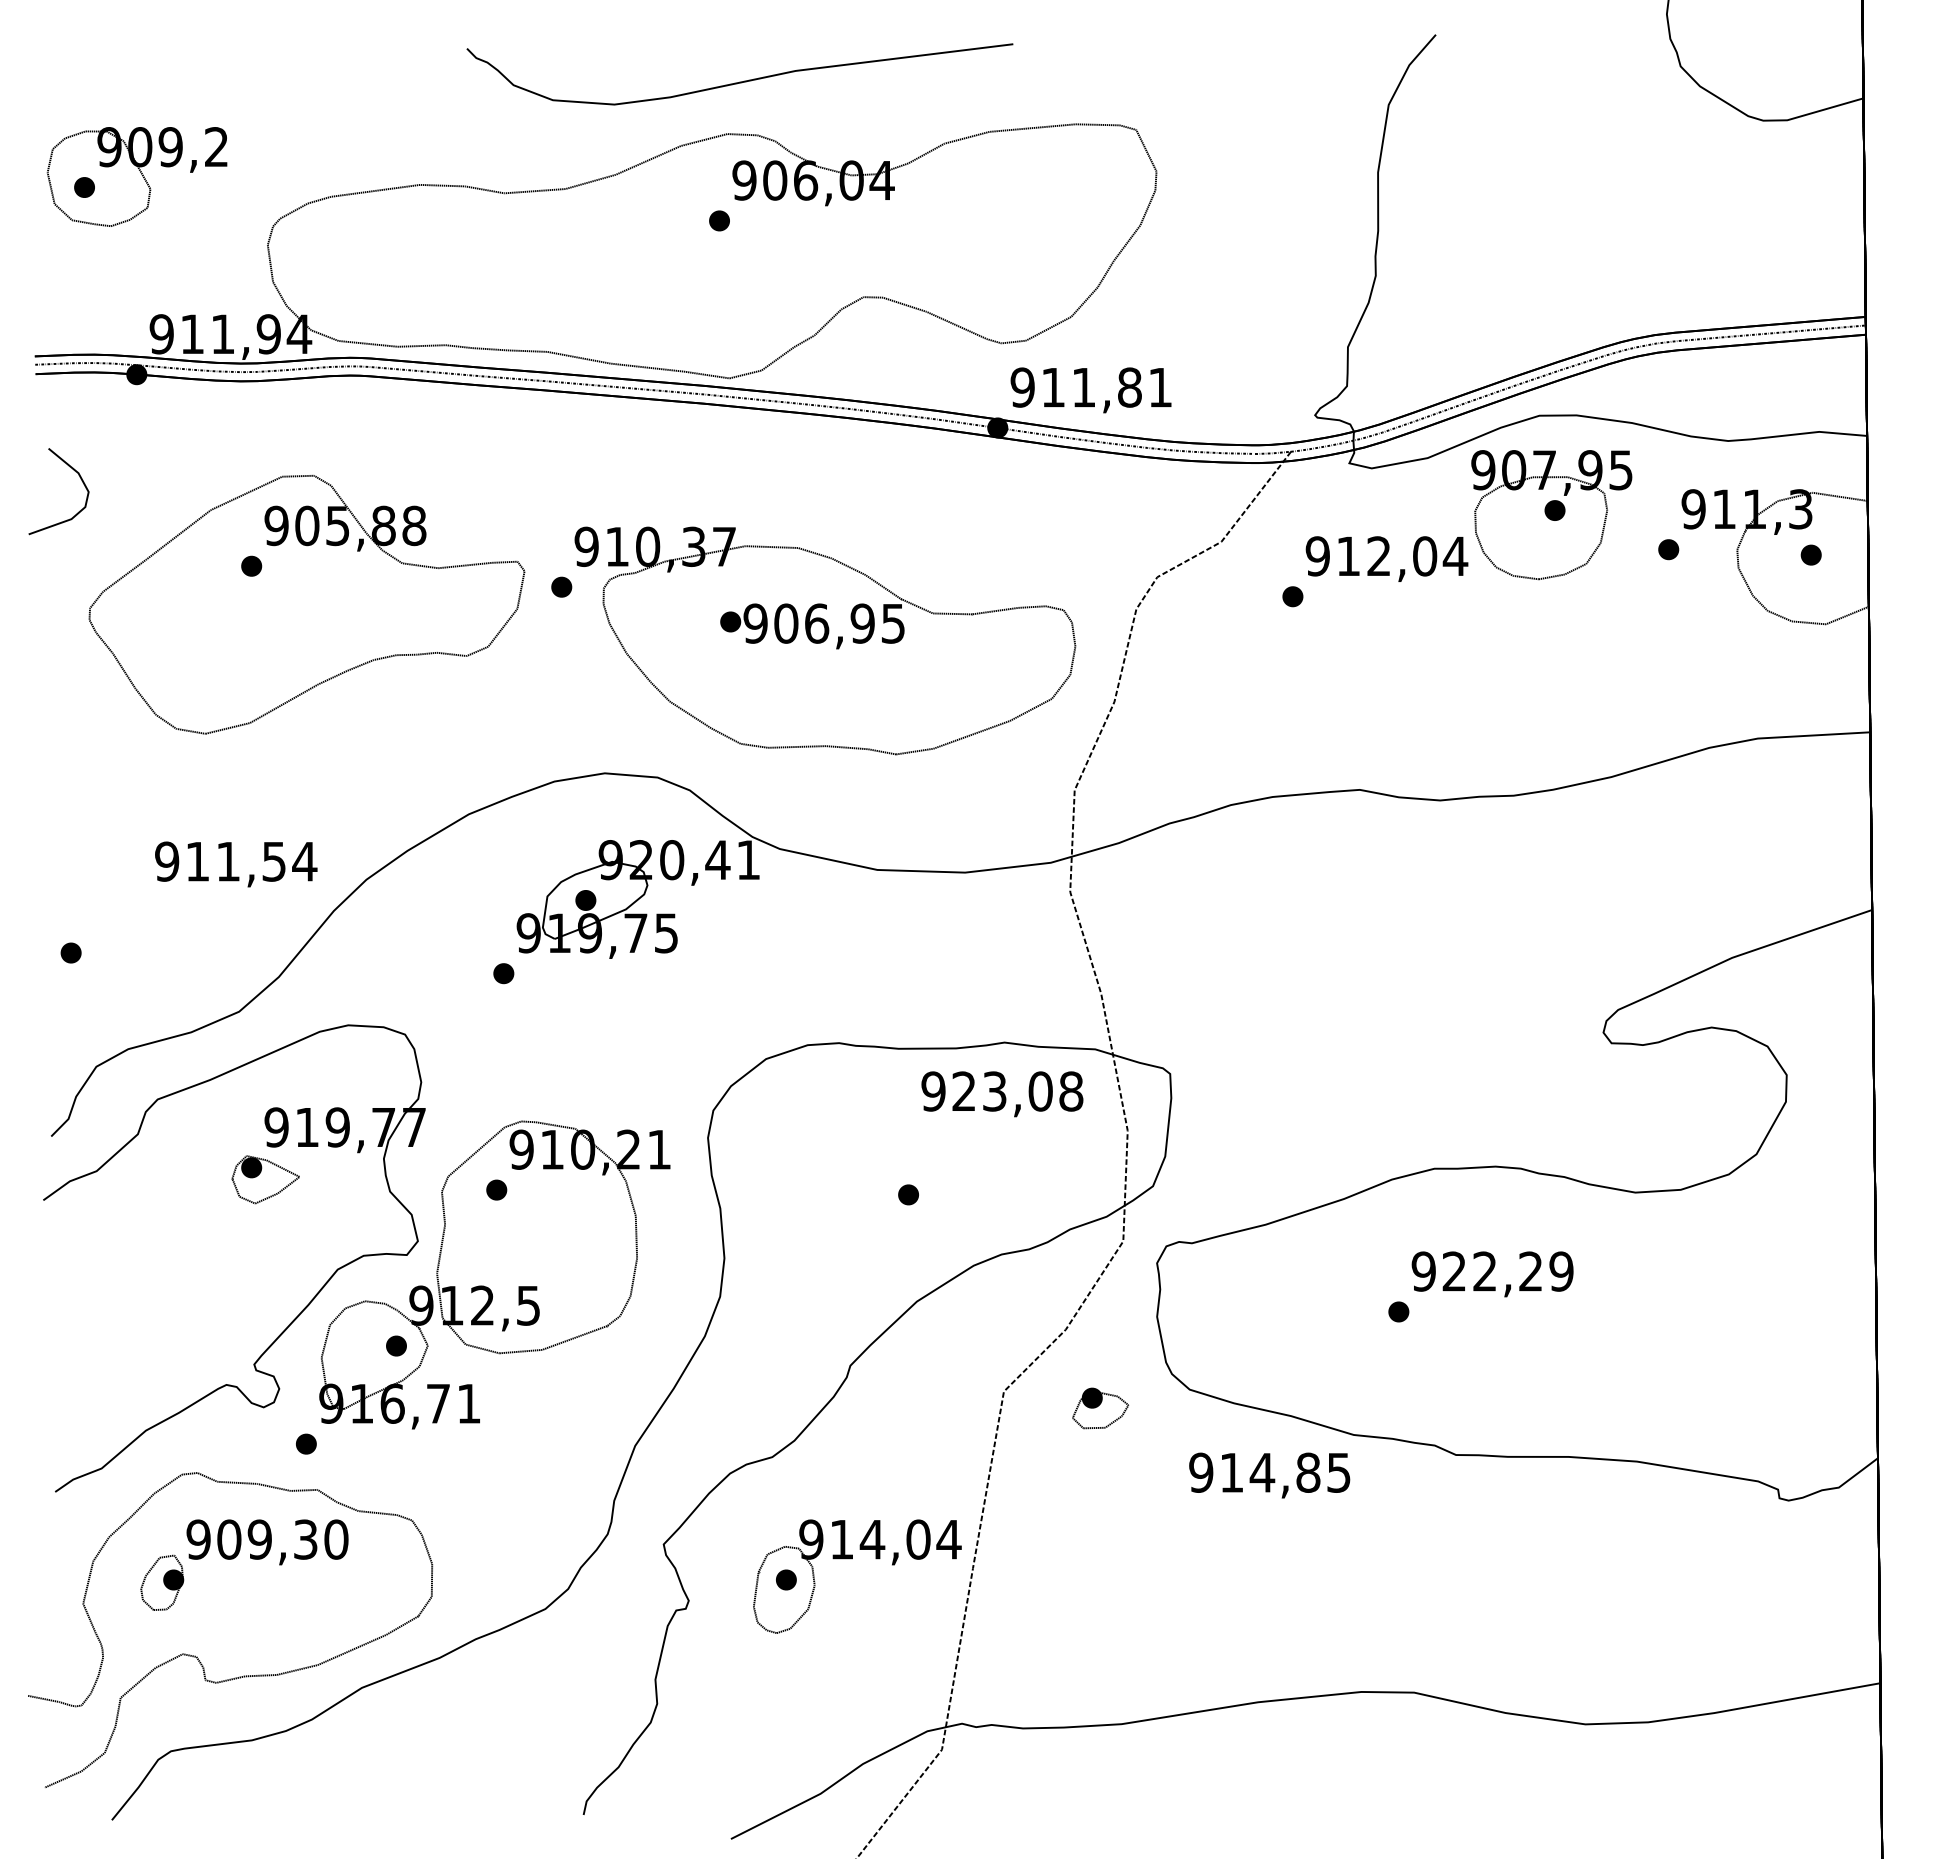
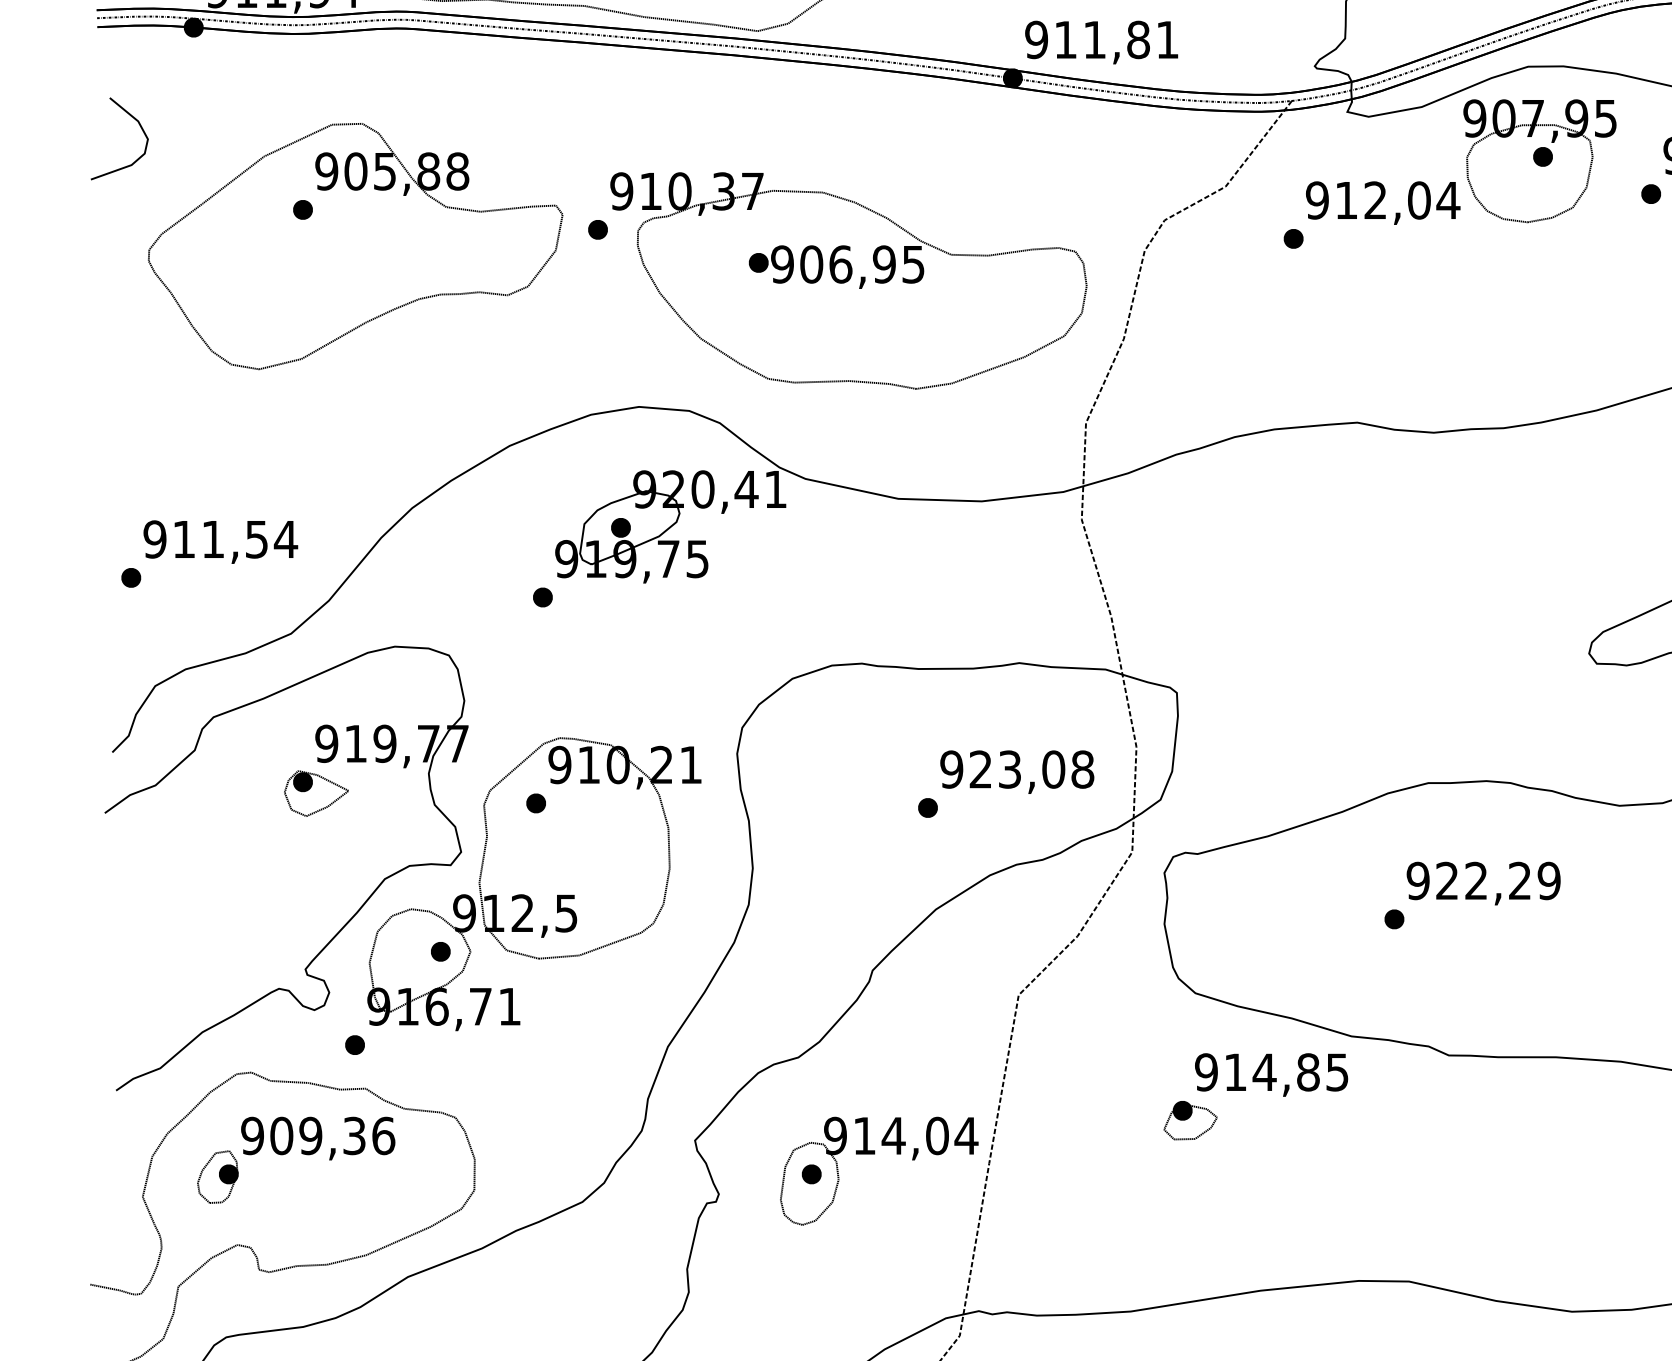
text: (236, 864) -> (221, 542), moved
text: (1002, 1094) -> (1017, 772), moved
part: (1100, 1408) -> (1190, 1120), moved
text: (336, 1539) -> (383, 1135), 909,30 -> 909,36

